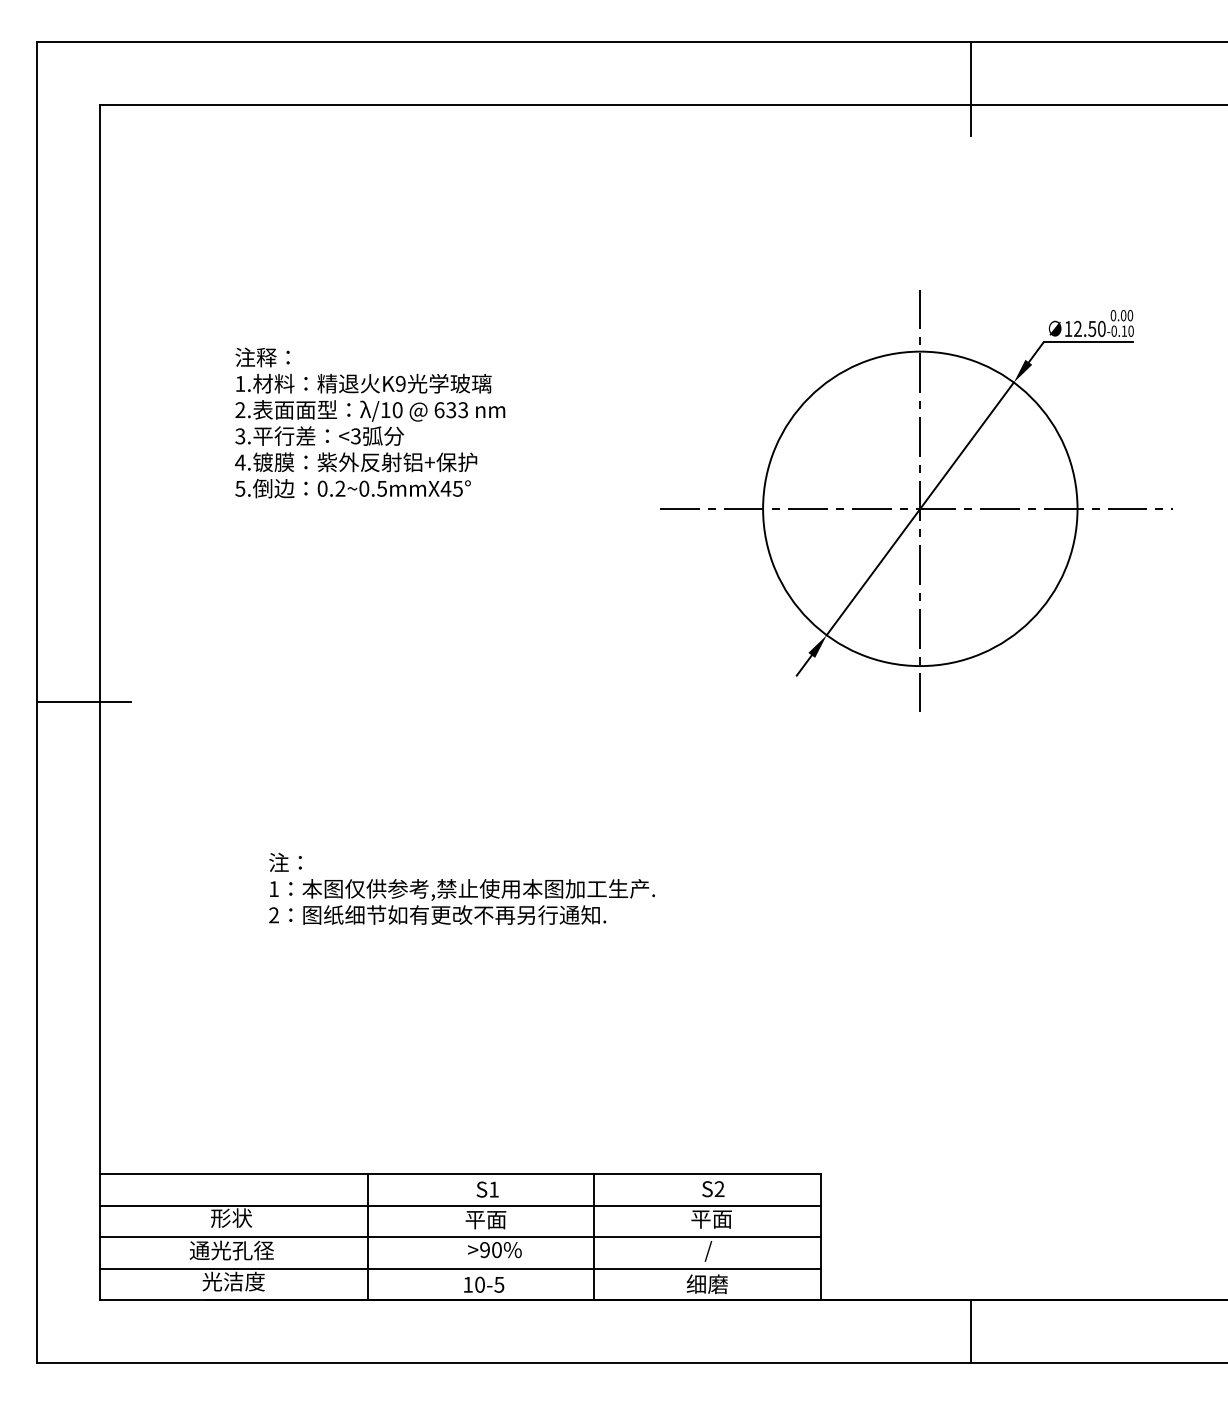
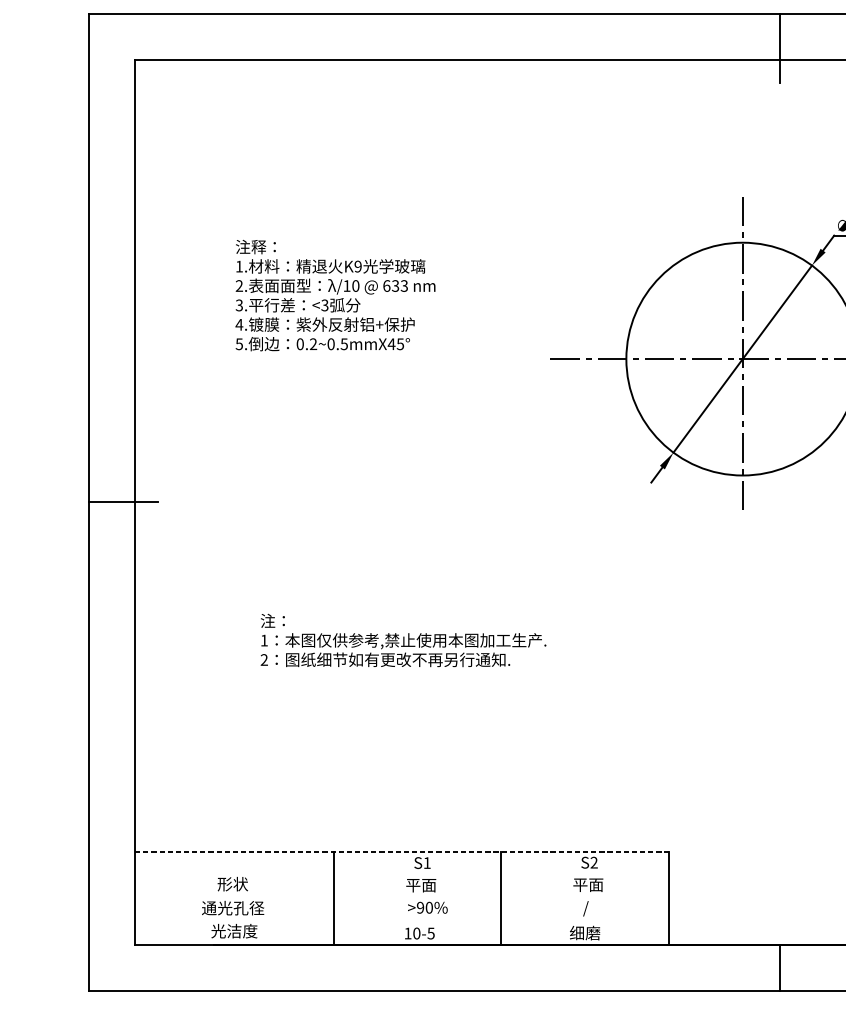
line: (460, 1174) -> (402, 851), solid -> dashed
line: (459, 1205) -> (401, 874), removed
line: (459, 1237) -> (401, 898), removed
line: (459, 1268) -> (401, 921), removed

